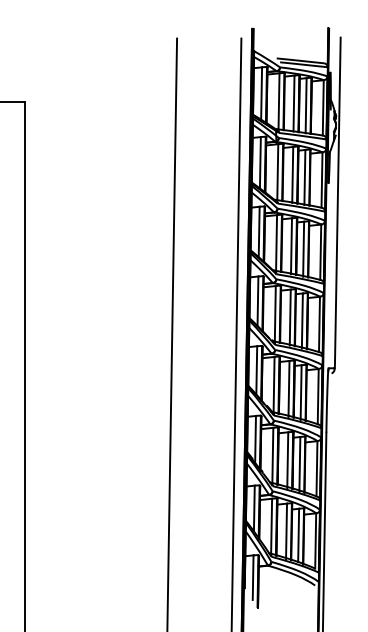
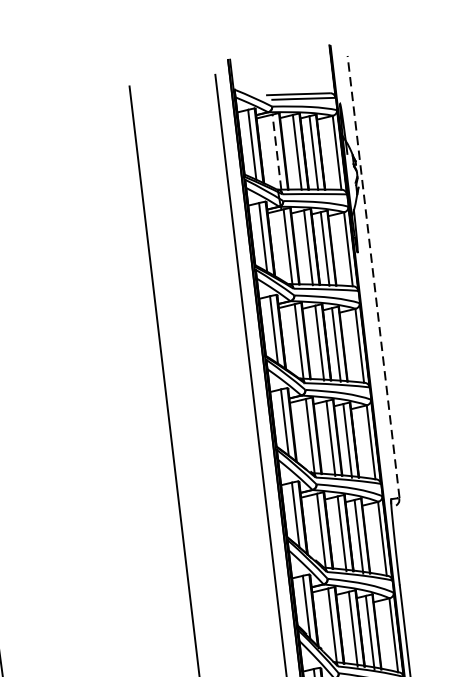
line: (279, 100) -> (277, 150), solid -> dashed
line: (337, 202) -> (373, 276), solid -> dashed

